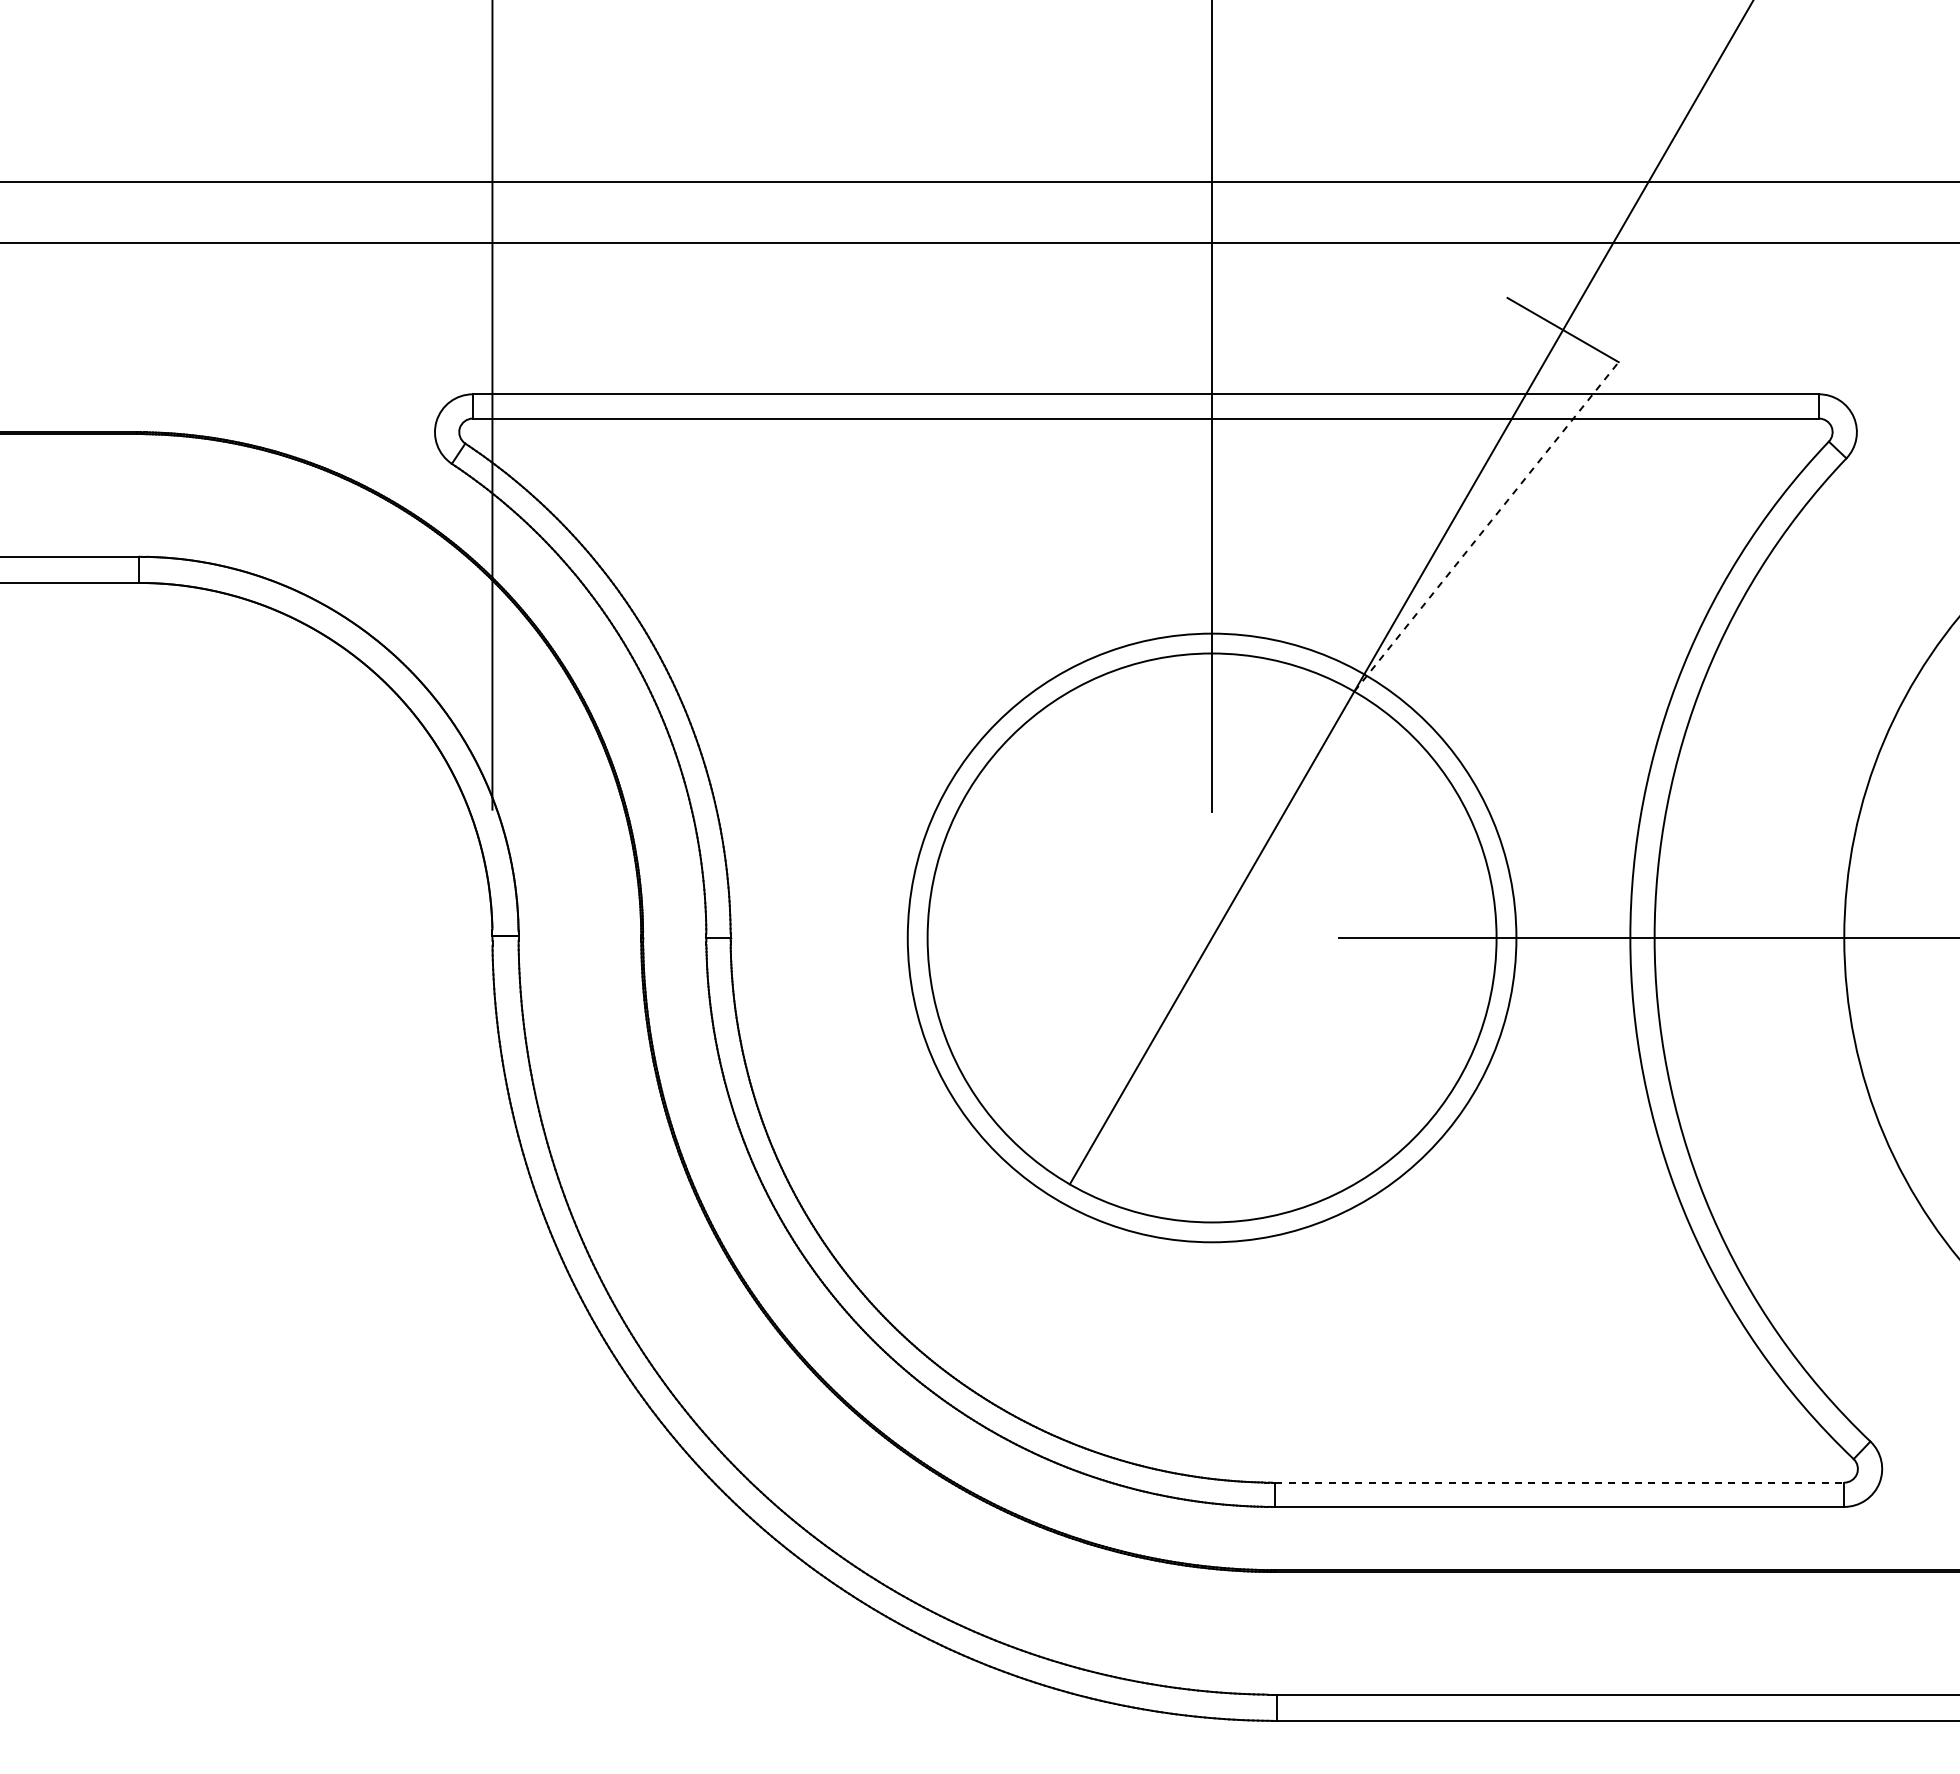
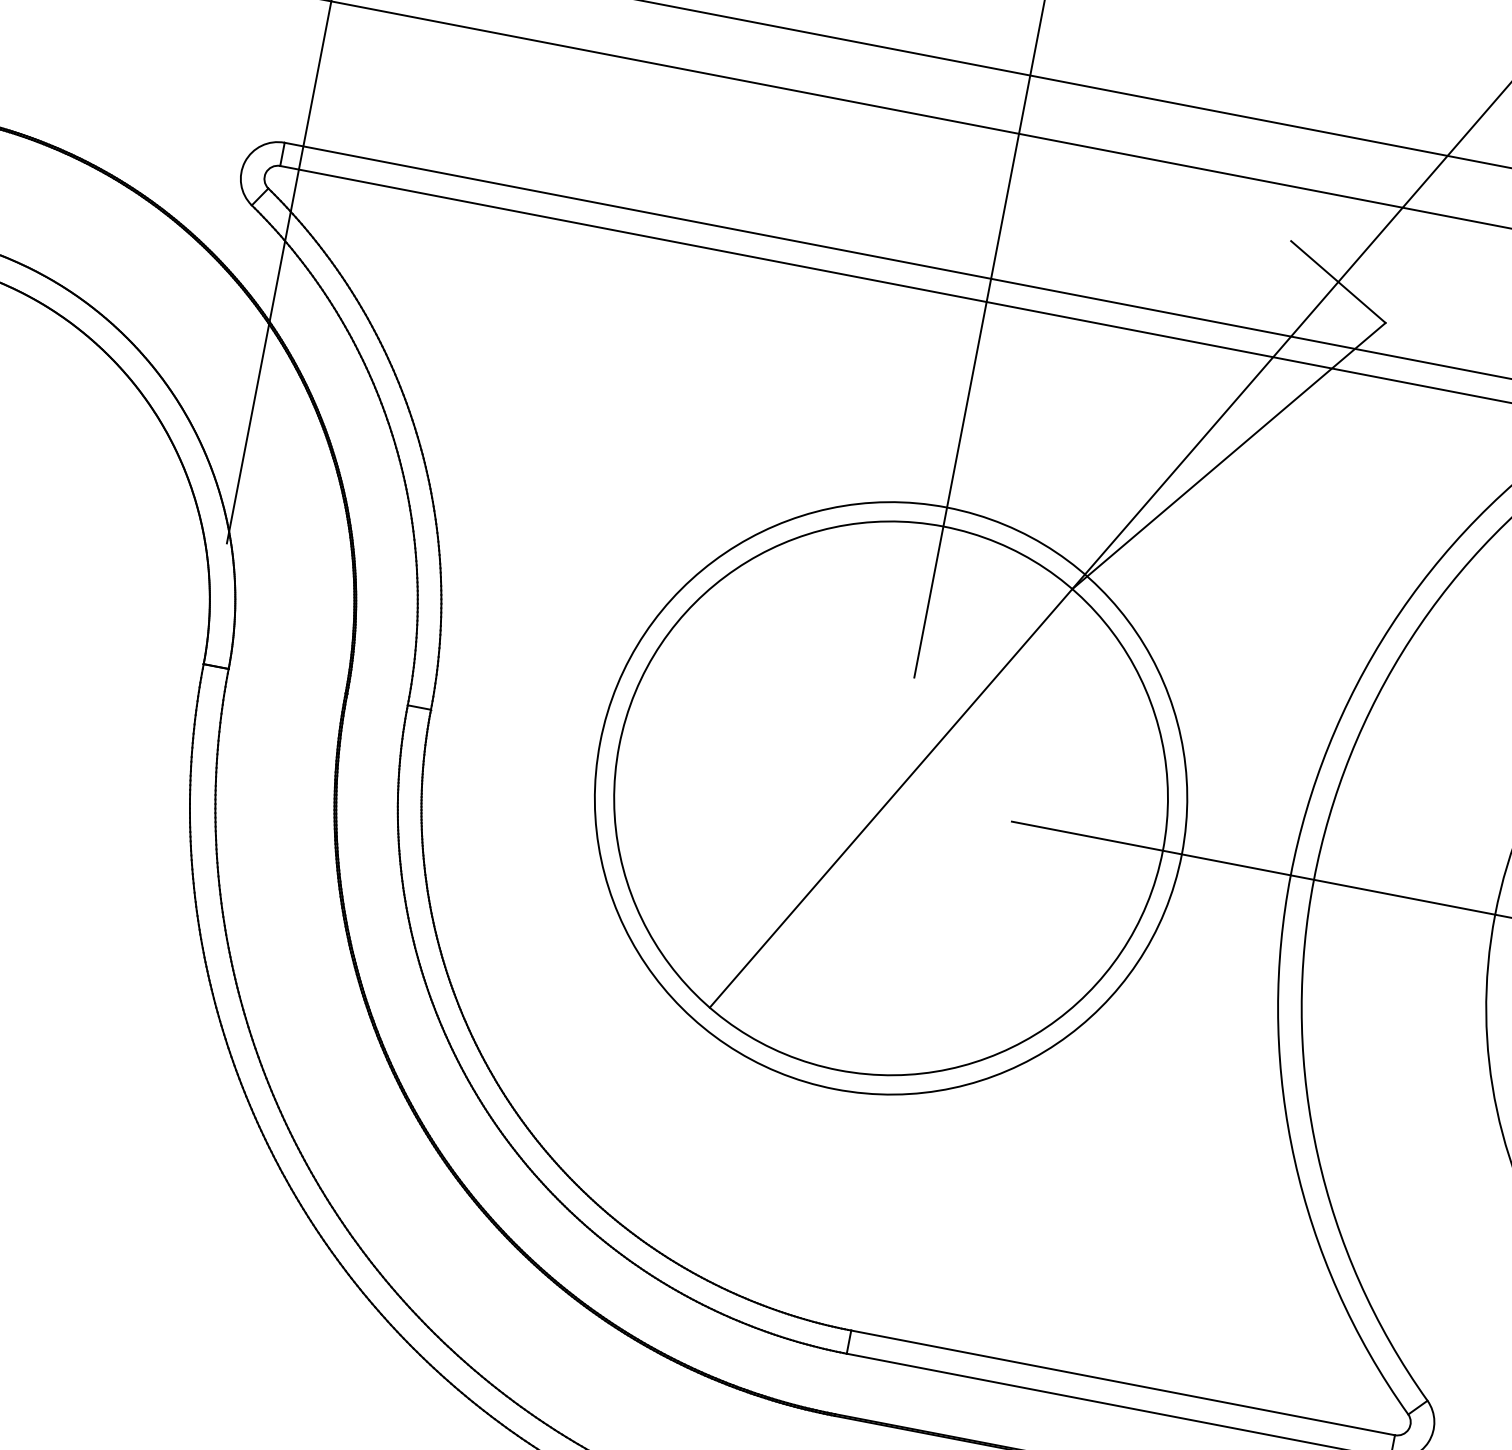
line: (1486, 526) -> (1229, 455), dashed -> solid
line: (1560, 1482) -> (1123, 1382), dashed -> solid

